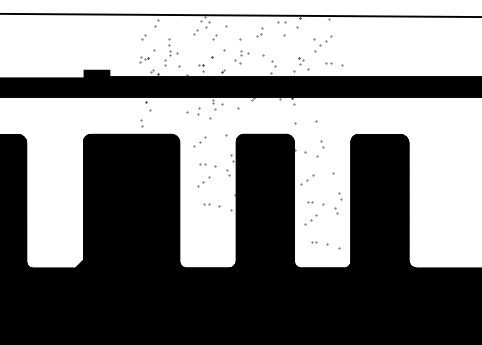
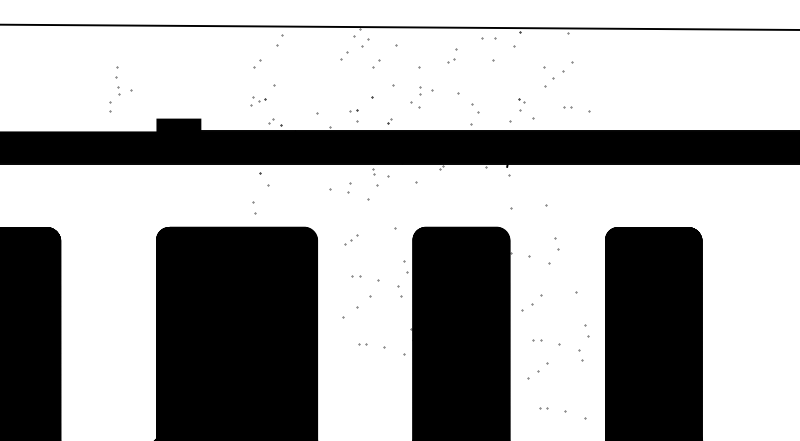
part: (171, 52) -> (121, 89), moved
part: (199, 141) -> (350, 238), size x0.6
part: (203, 181) -> (357, 306), size x1.4

